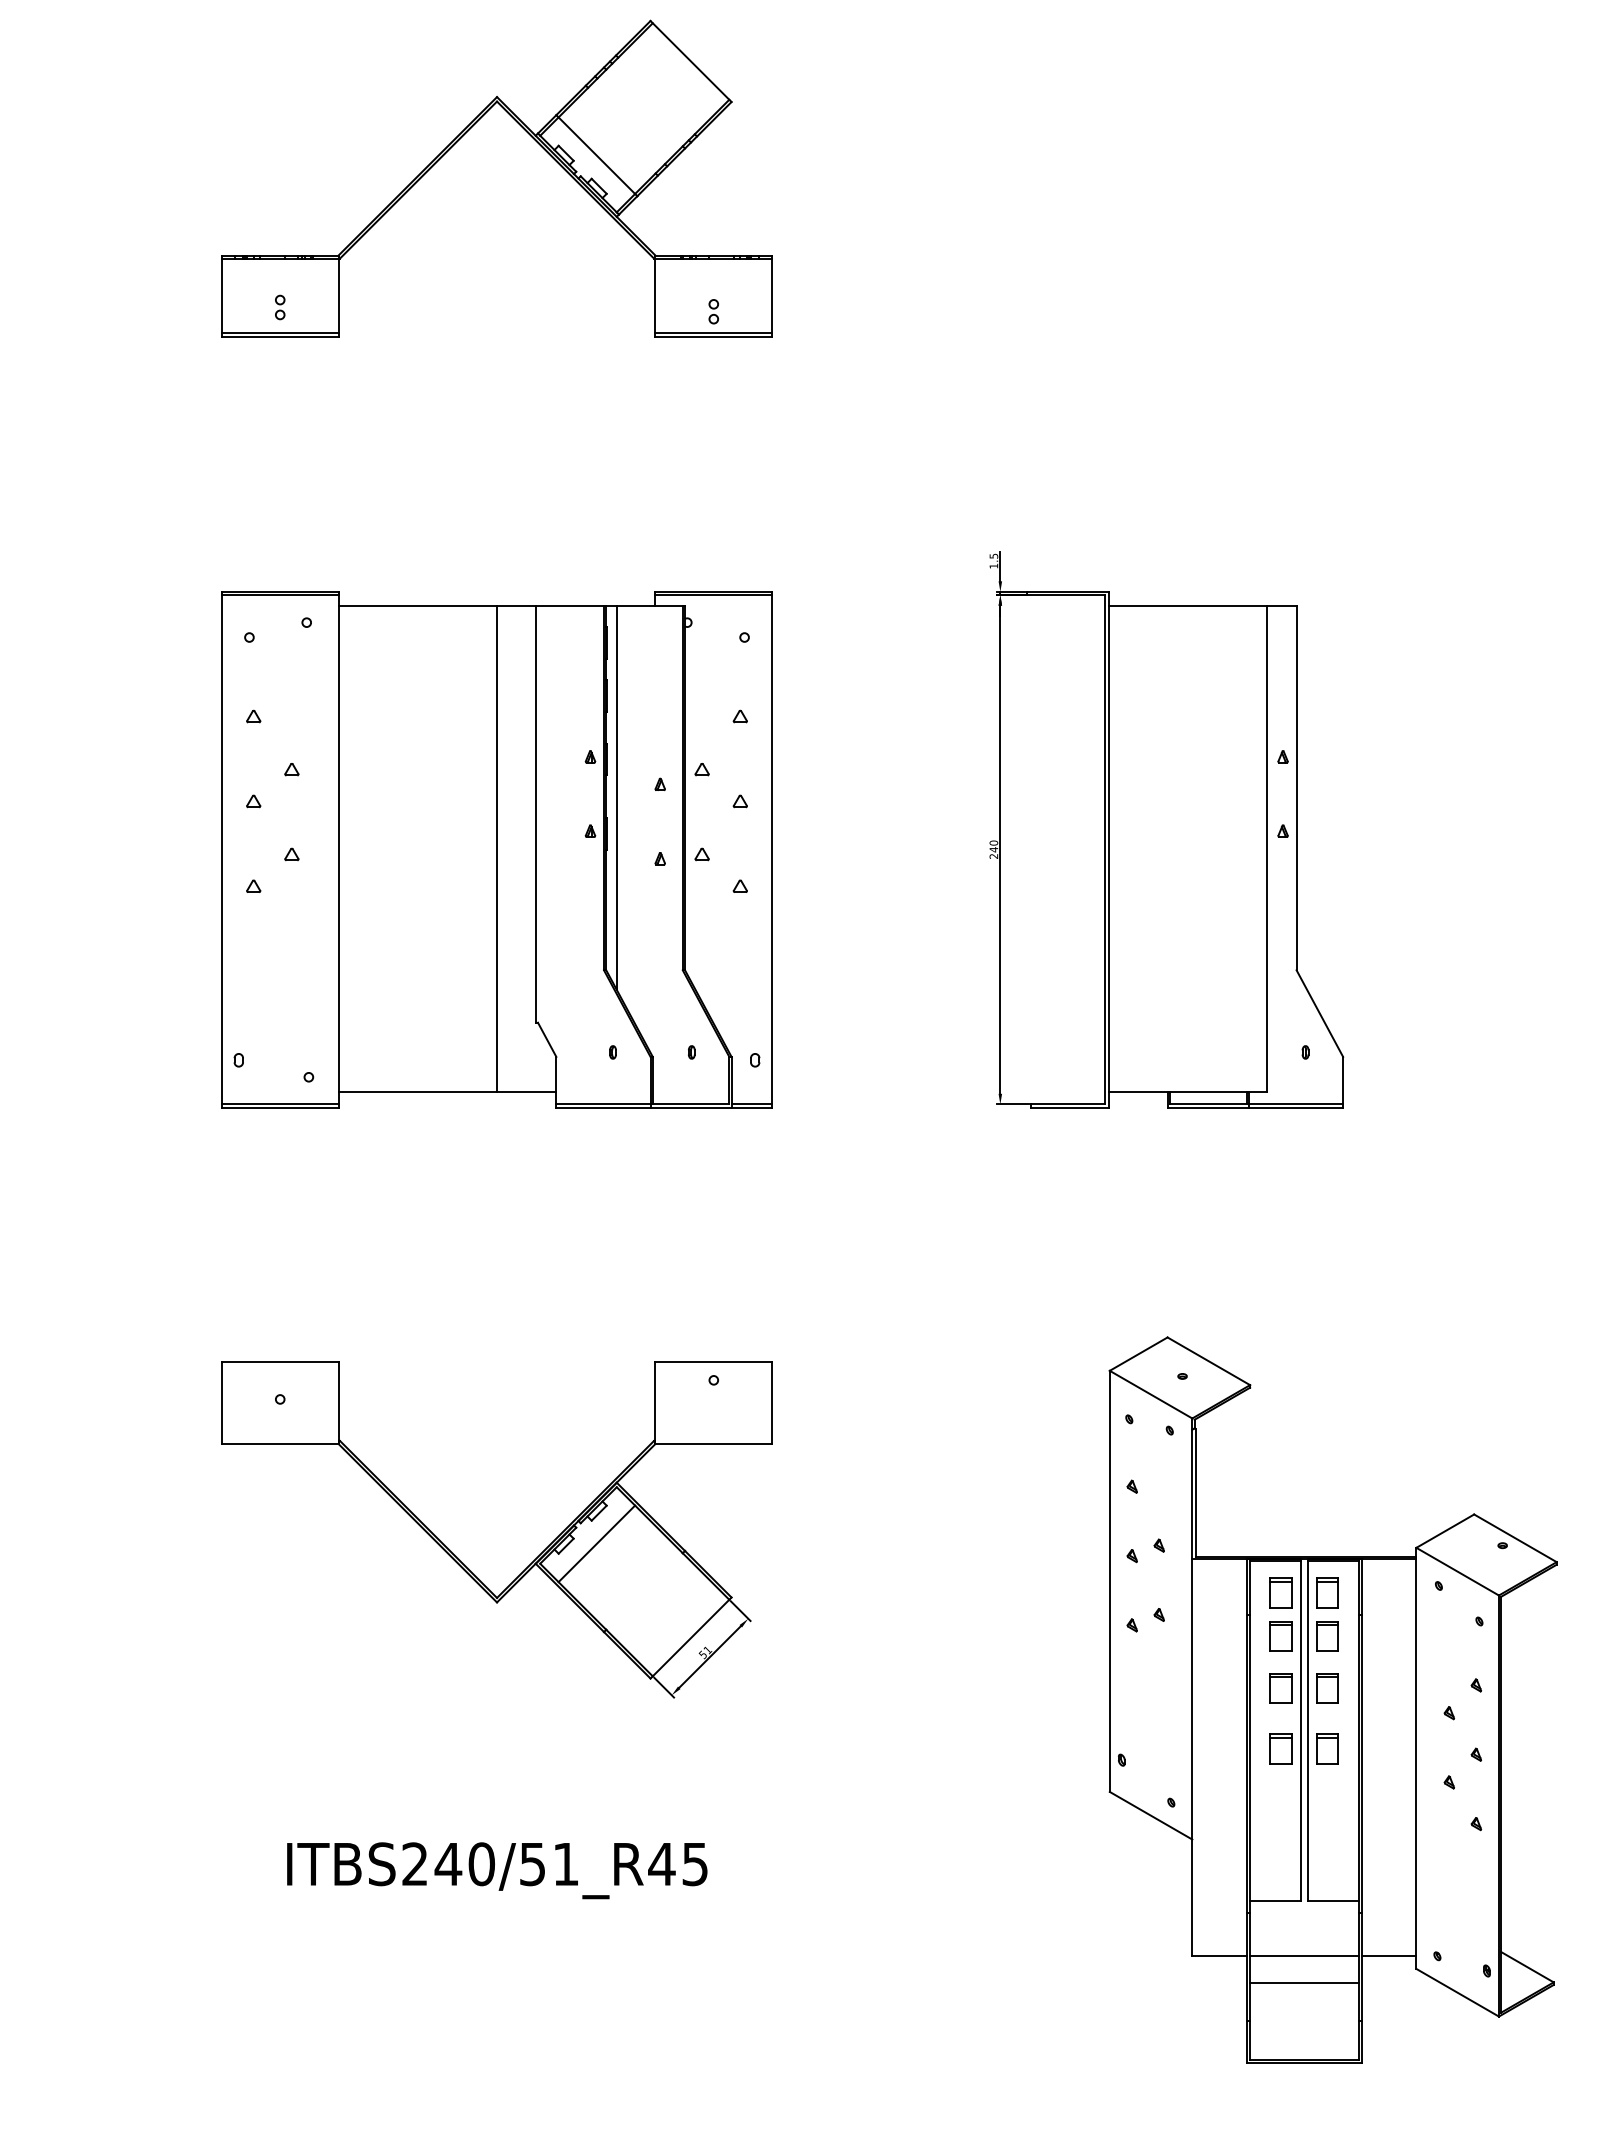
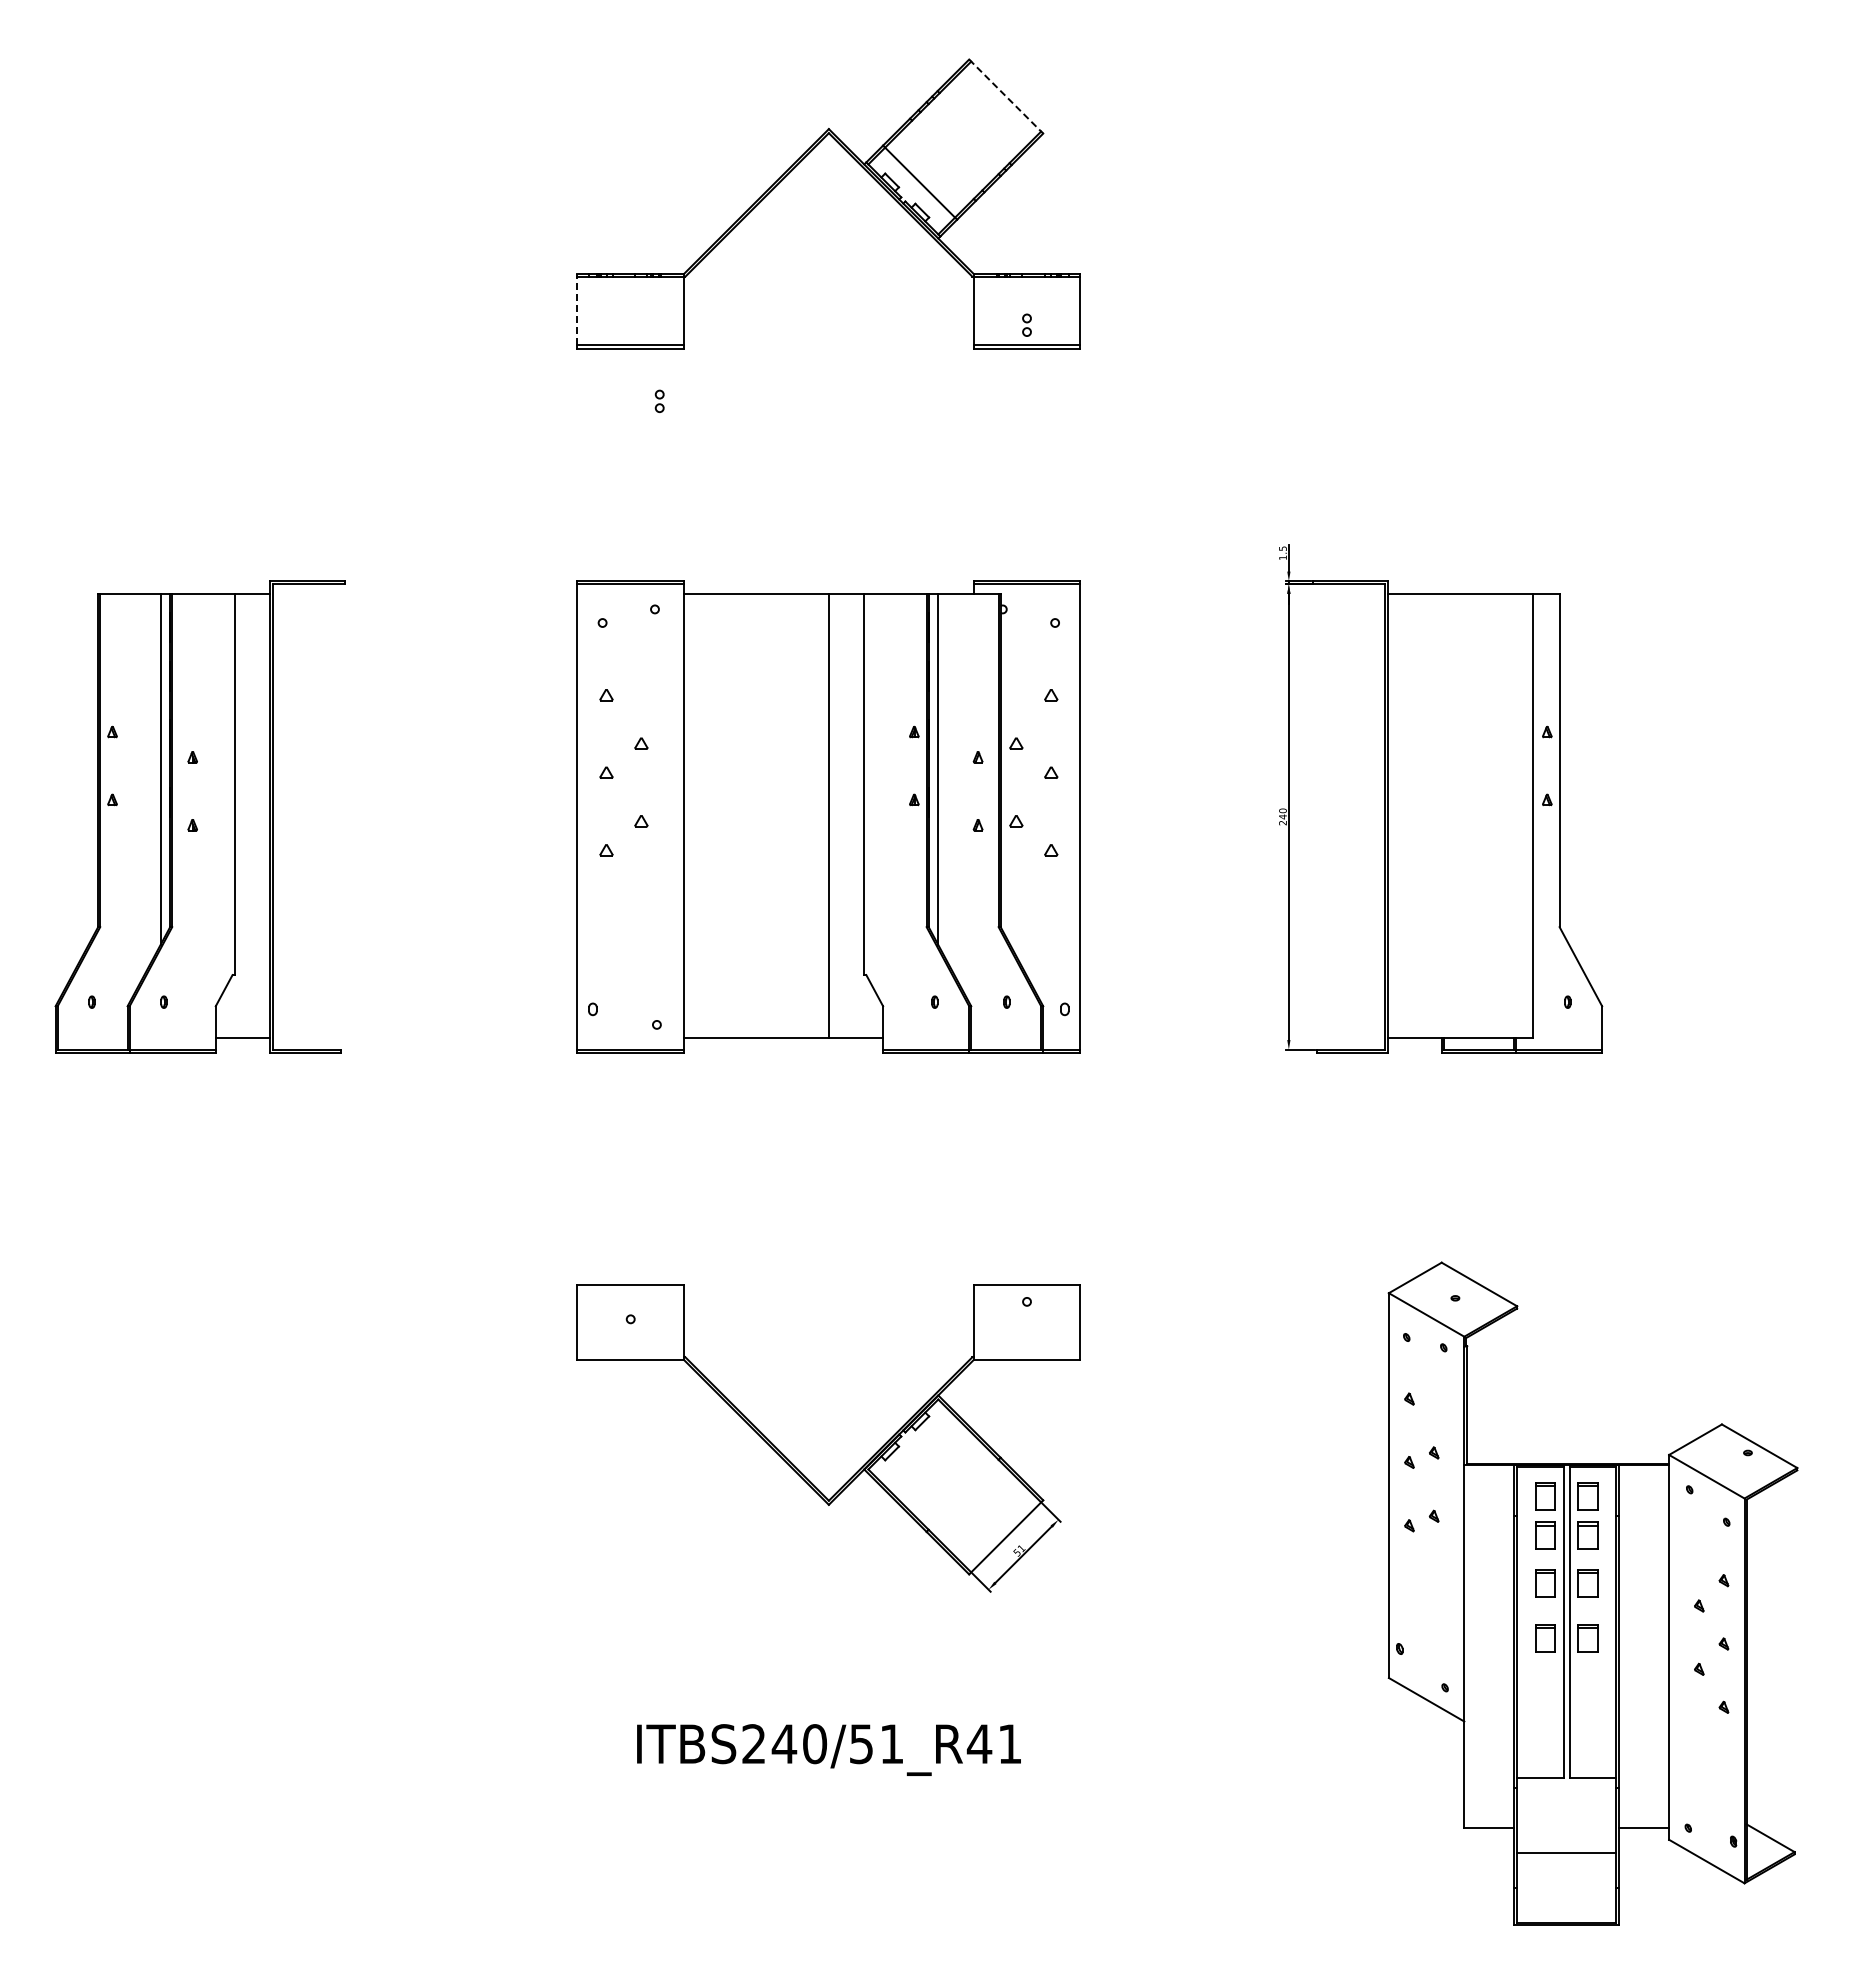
line: (691, 61) -> (1006, 96), solid -> dashed
line: (221, 293) -> (577, 308), solid -> dashed
part: (279, 306) -> (659, 400), moved
line: (597, 1544) -> (920, 1451), removed
text: (694, 1864) -> (1009, 1744), ITBS240/51_R45 -> ITBS240/51_R41
line: (1304, 1956) -> (1566, 1828), removed

